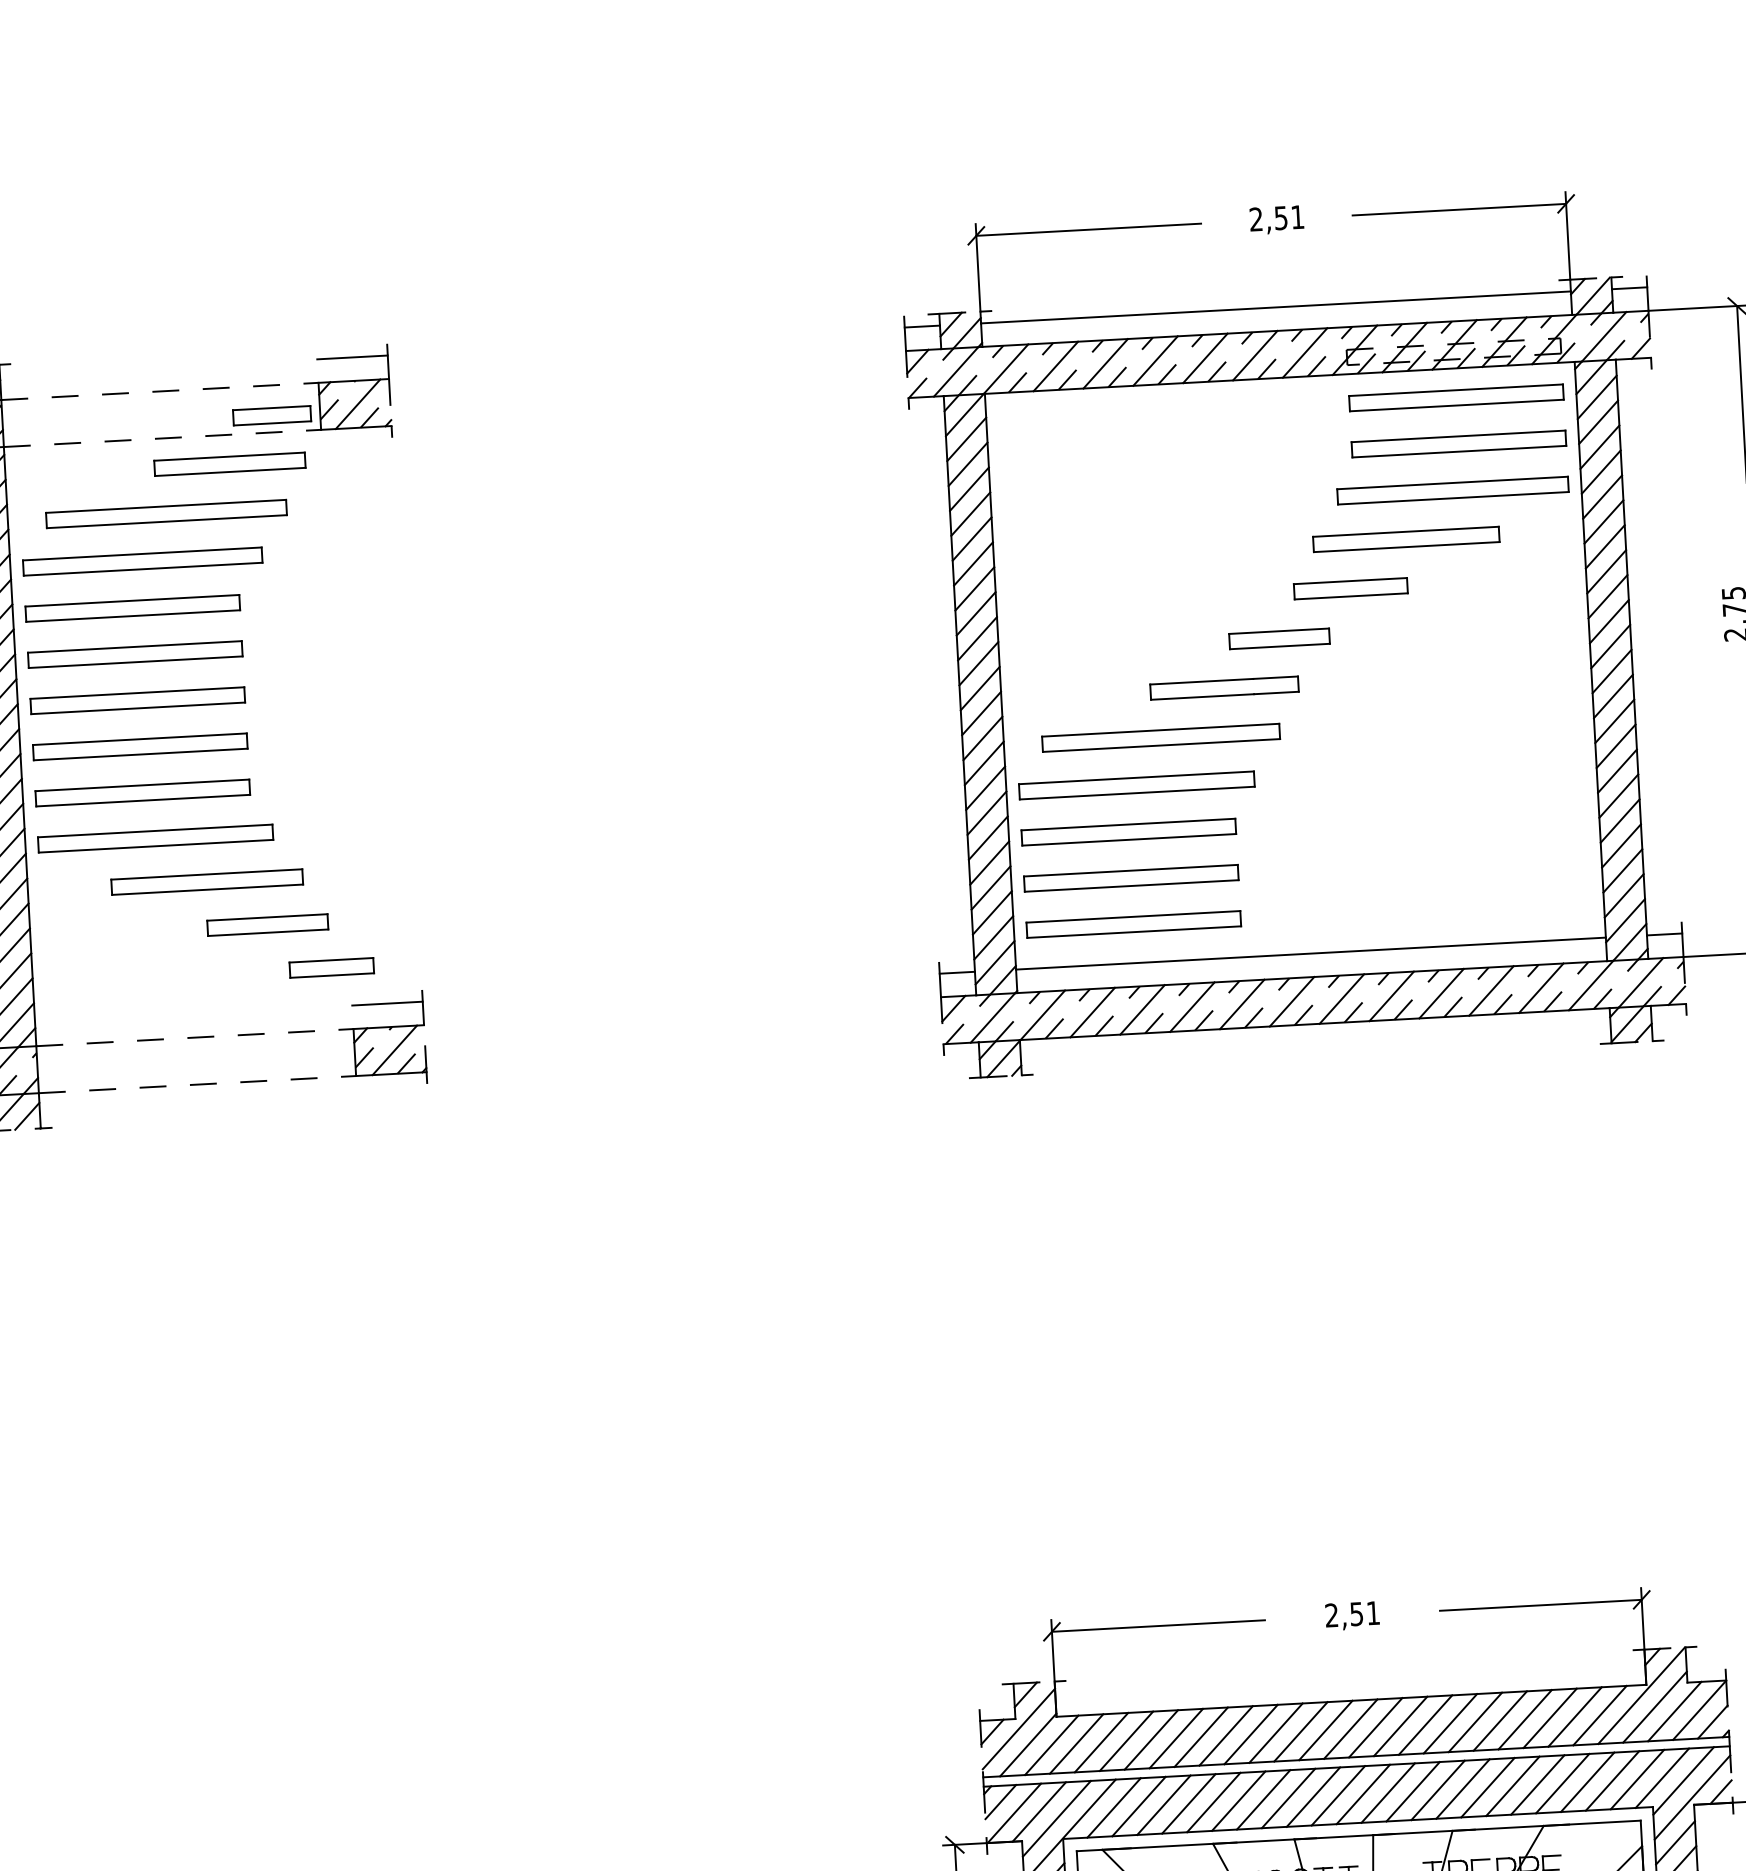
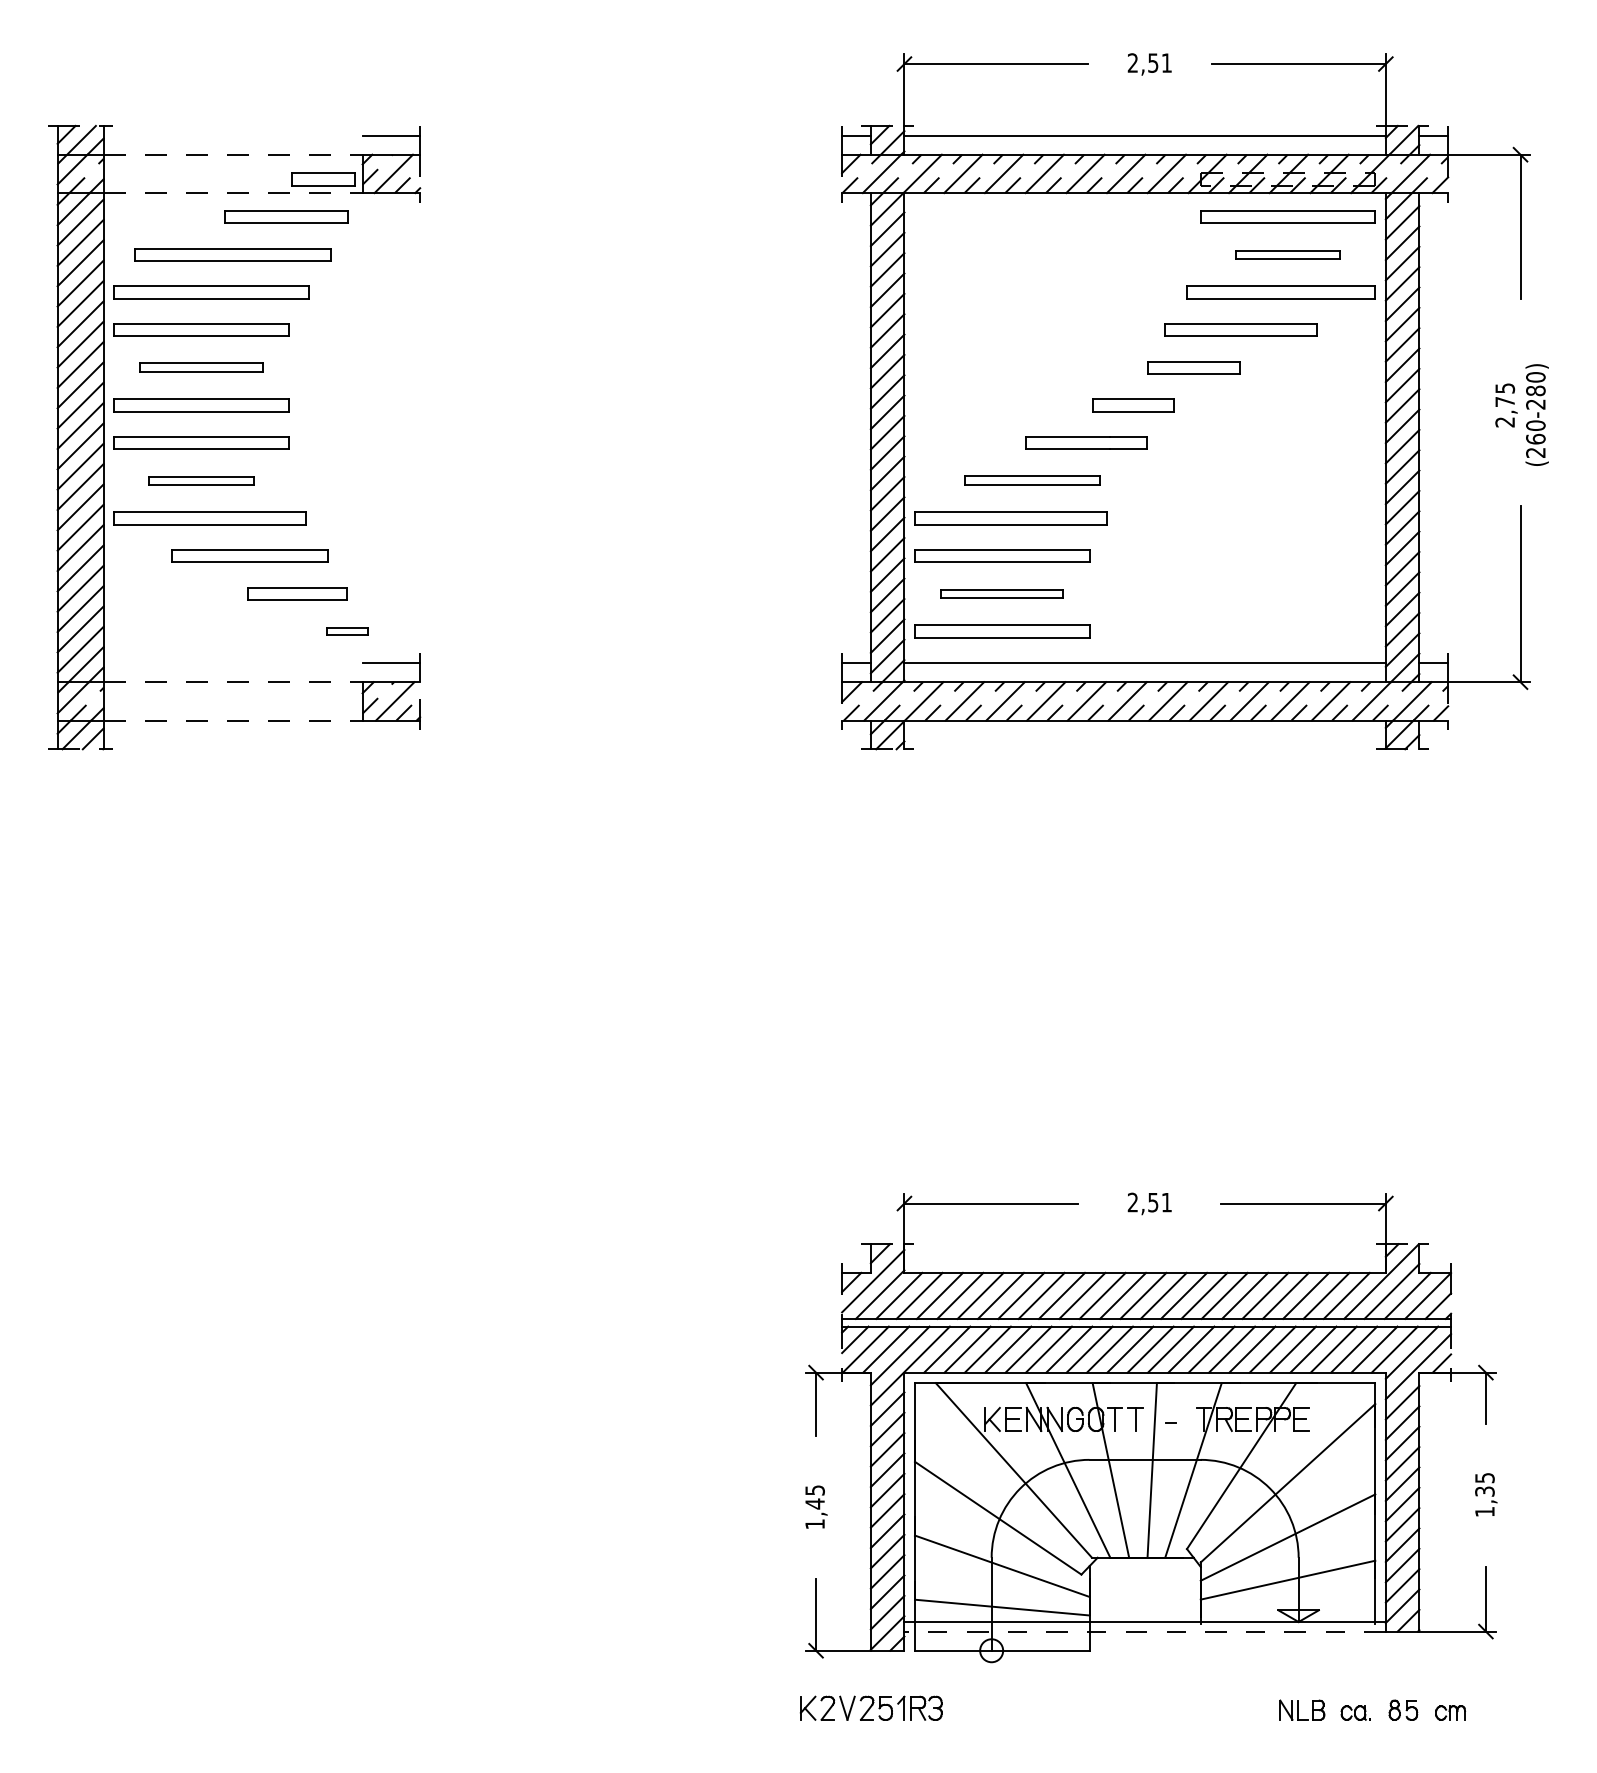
part: (1458, 443) -> (1287, 254), size x0.6
part: (135, 654) -> (201, 367), size x0.7
part: (1160, 737) -> (1032, 480), size x0.7
part: (142, 792) -> (201, 480), size x0.6
part: (1131, 877) -> (1002, 593), size x0.7
part: (331, 967) -> (347, 631), size x0.6

